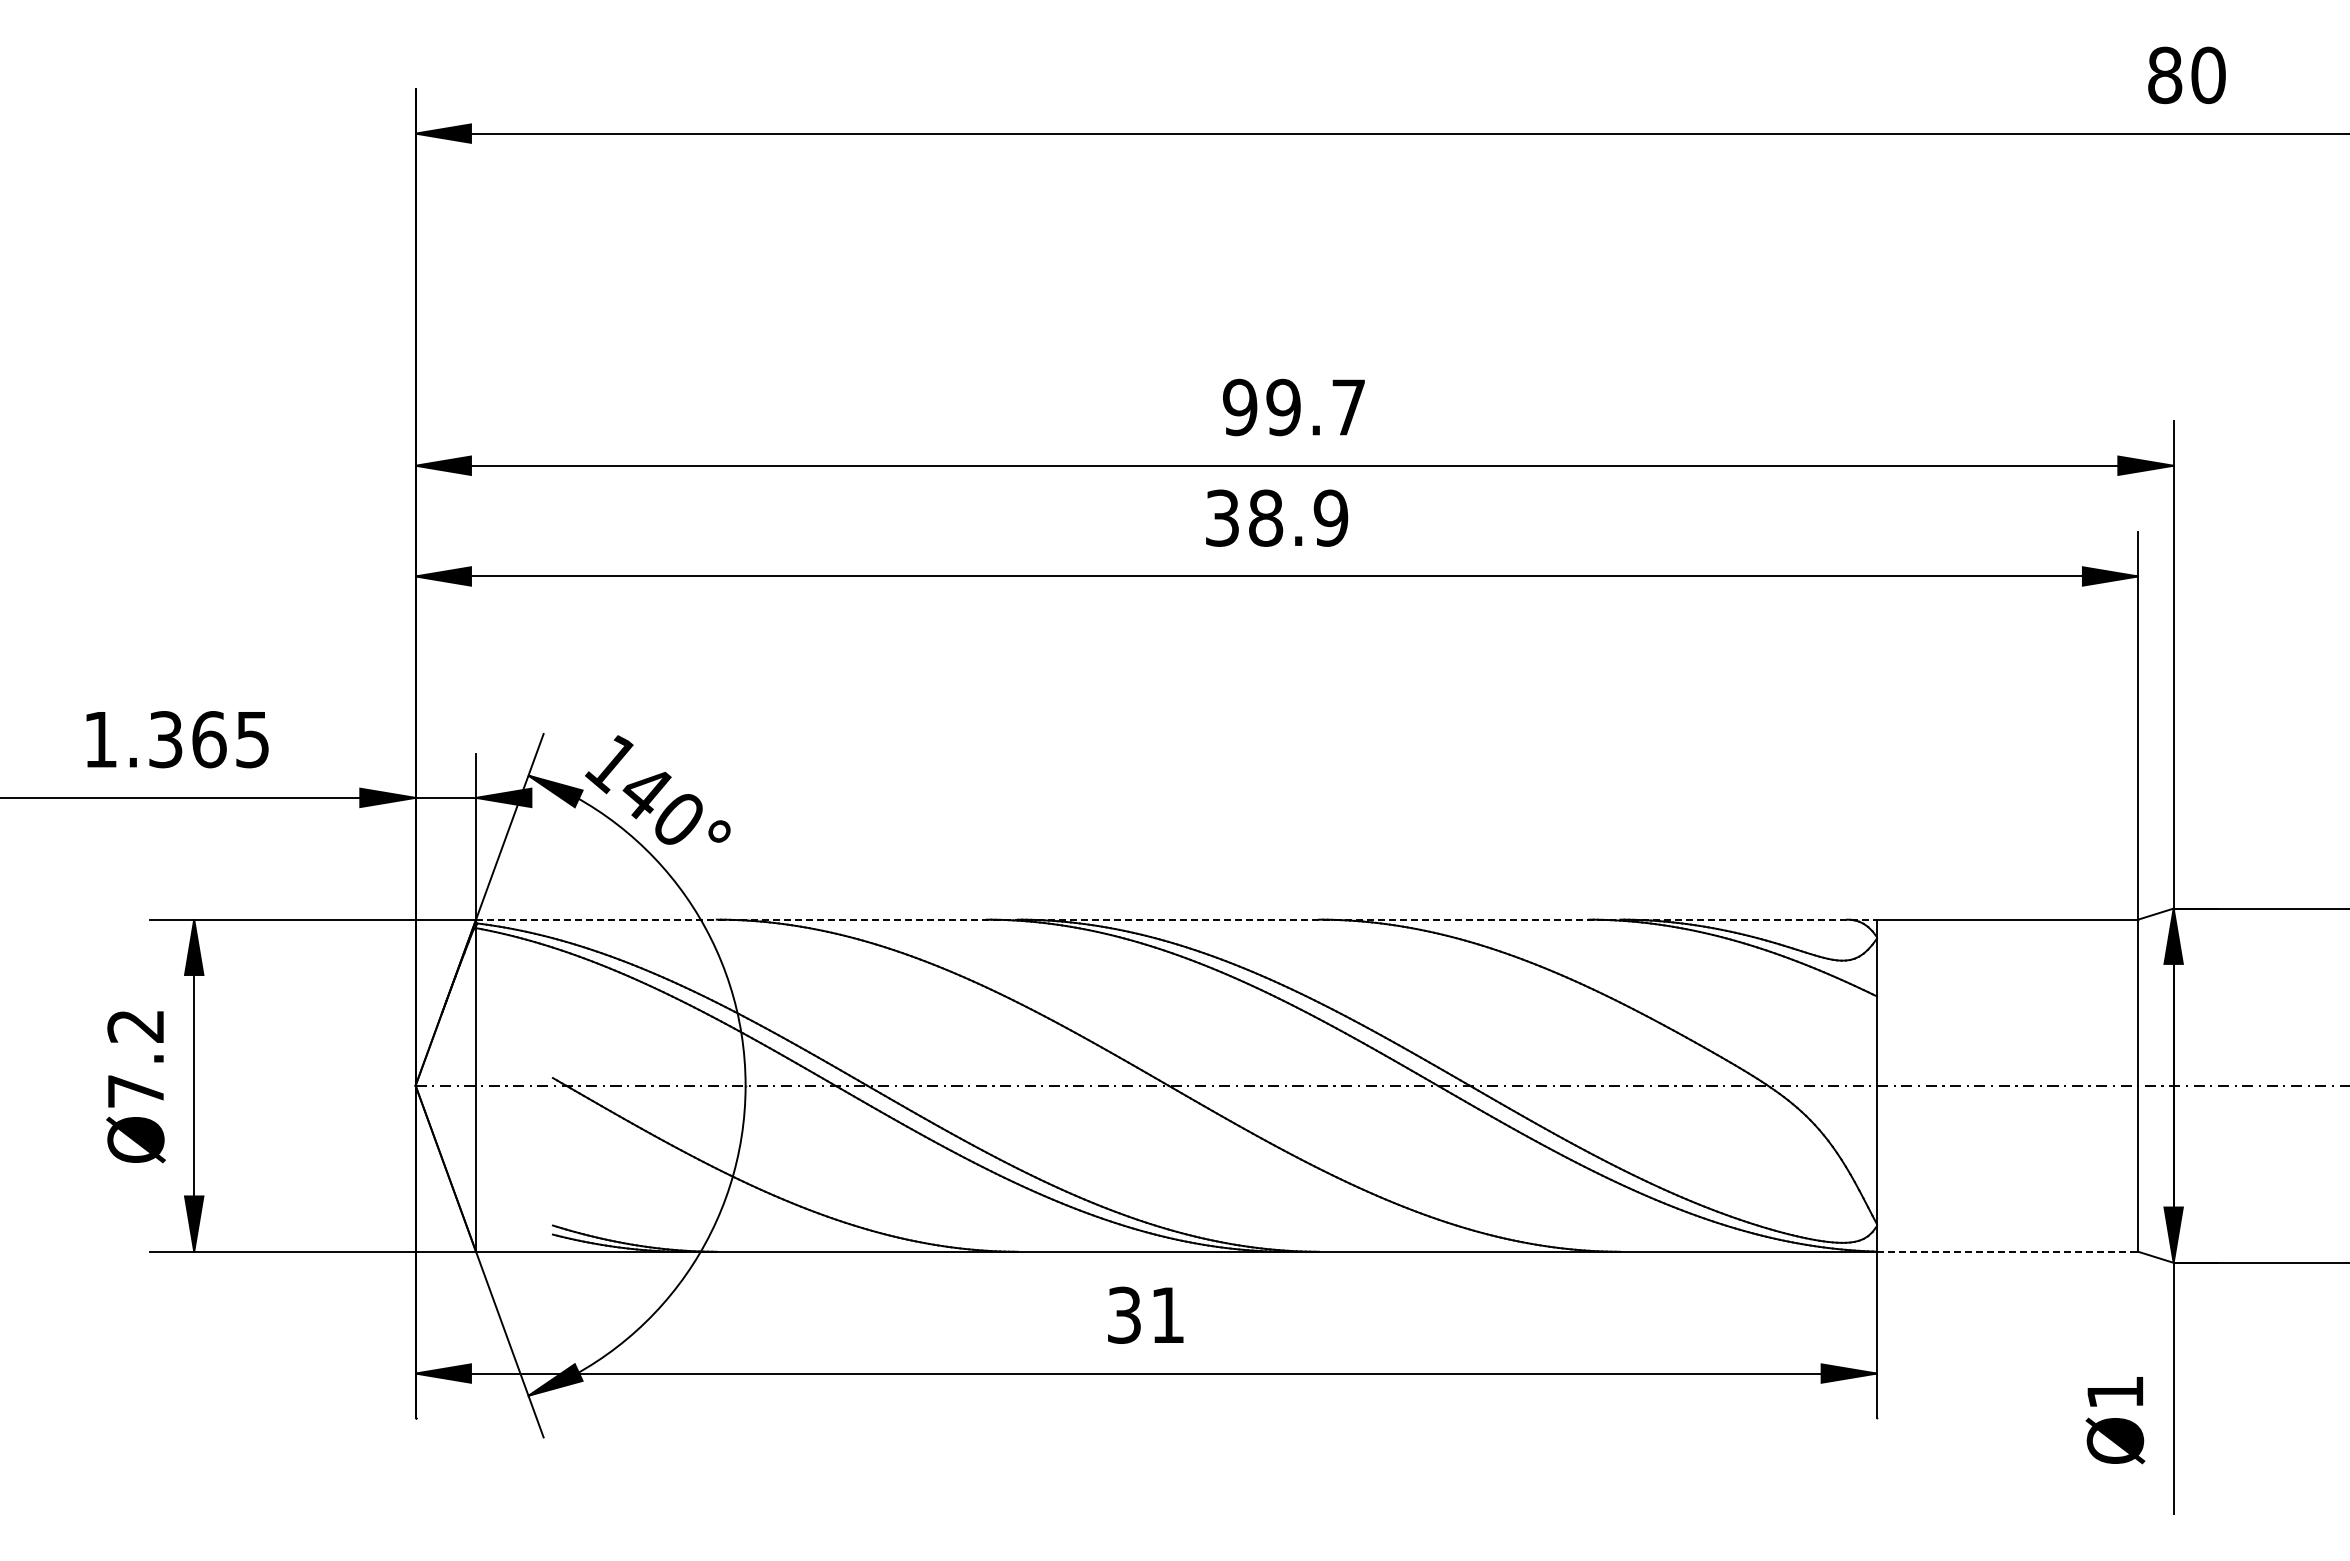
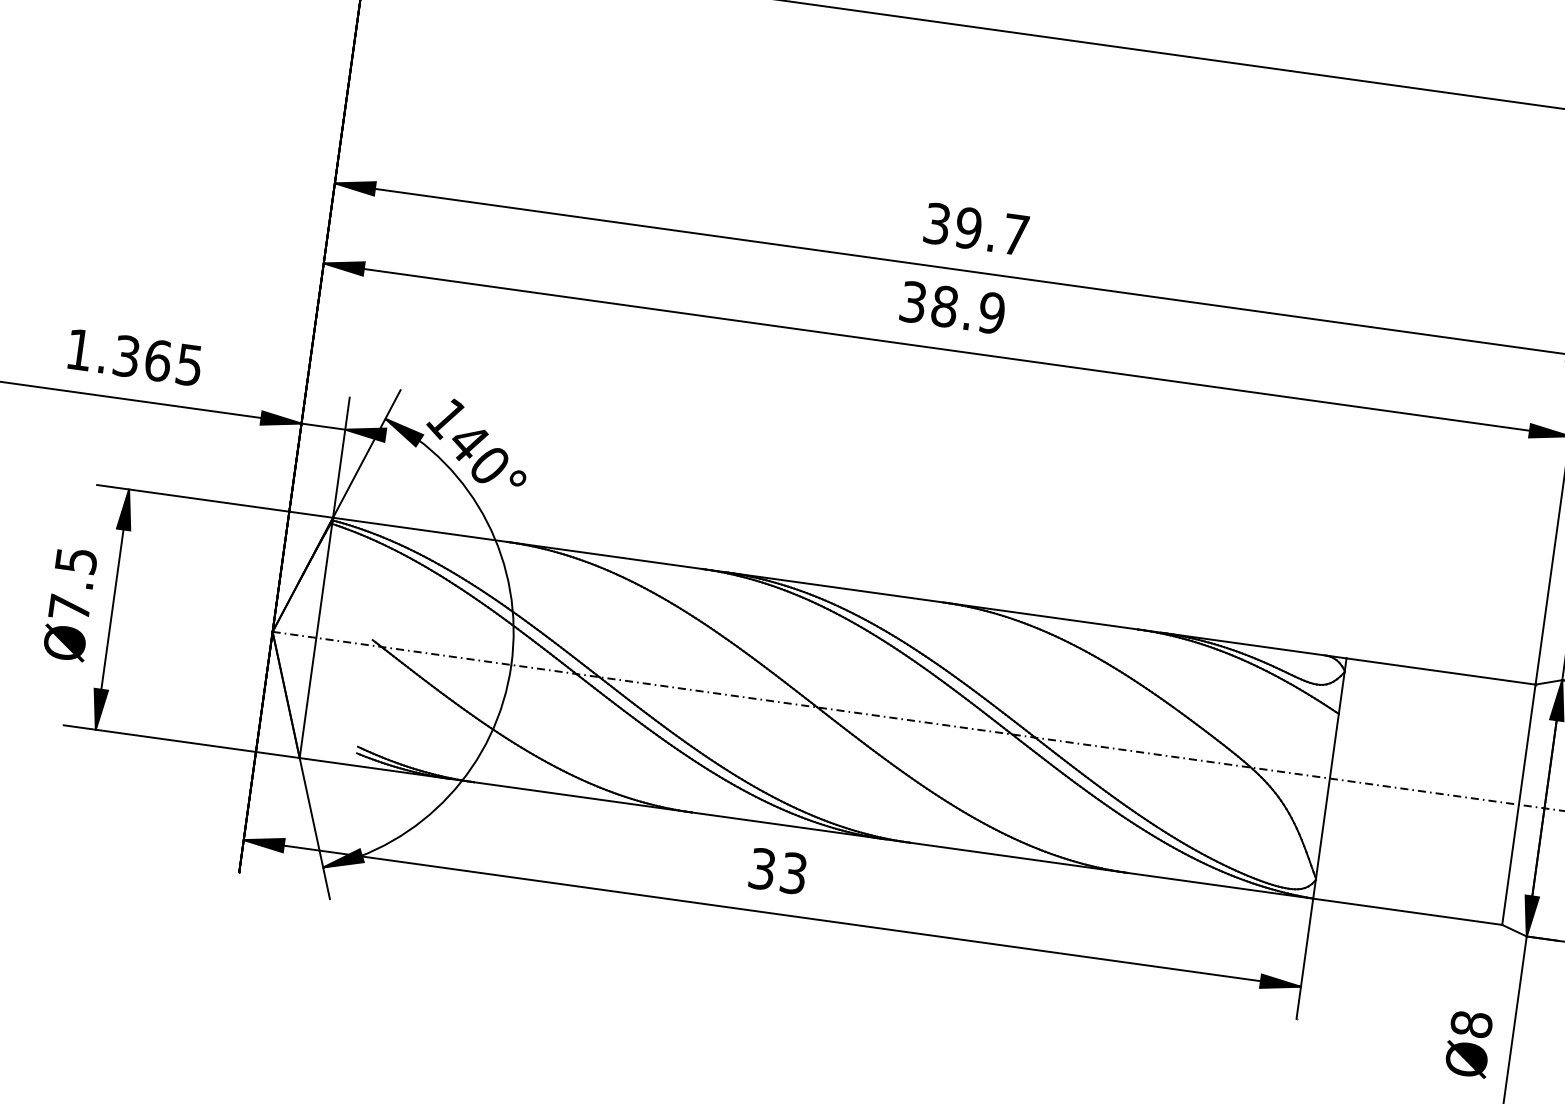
text: (1240, 407) -> (937, 223), 99.7 -> 39.7
line: (1177, 919) -> (840, 588), dashed -> solid
text: (135, 1026) -> (75, 560), Ø7.2 -> Ø7.5
line: (2007, 1251) -> (1407, 911), dashed -> solid
text: (1167, 1314) -> (793, 872), 31 -> 33
text: (2115, 1392) -> (1471, 1024), Ø1 -> Ø8

